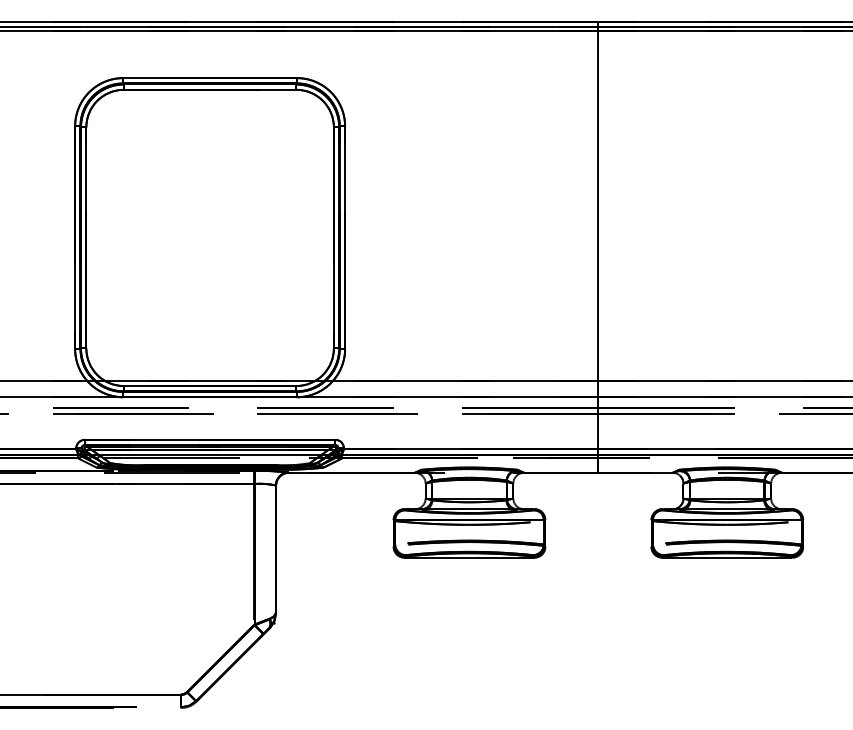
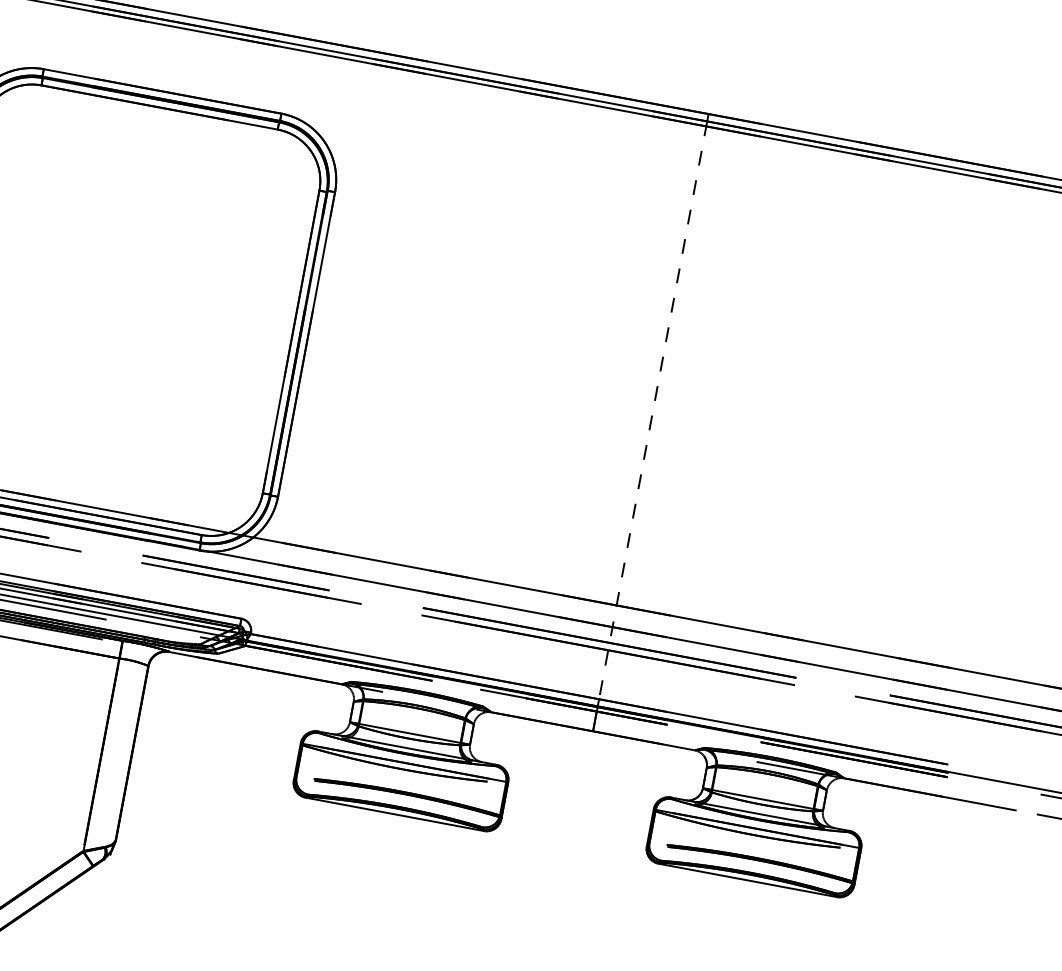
line: (598, 238) -> (653, 410), solid -> dashed

